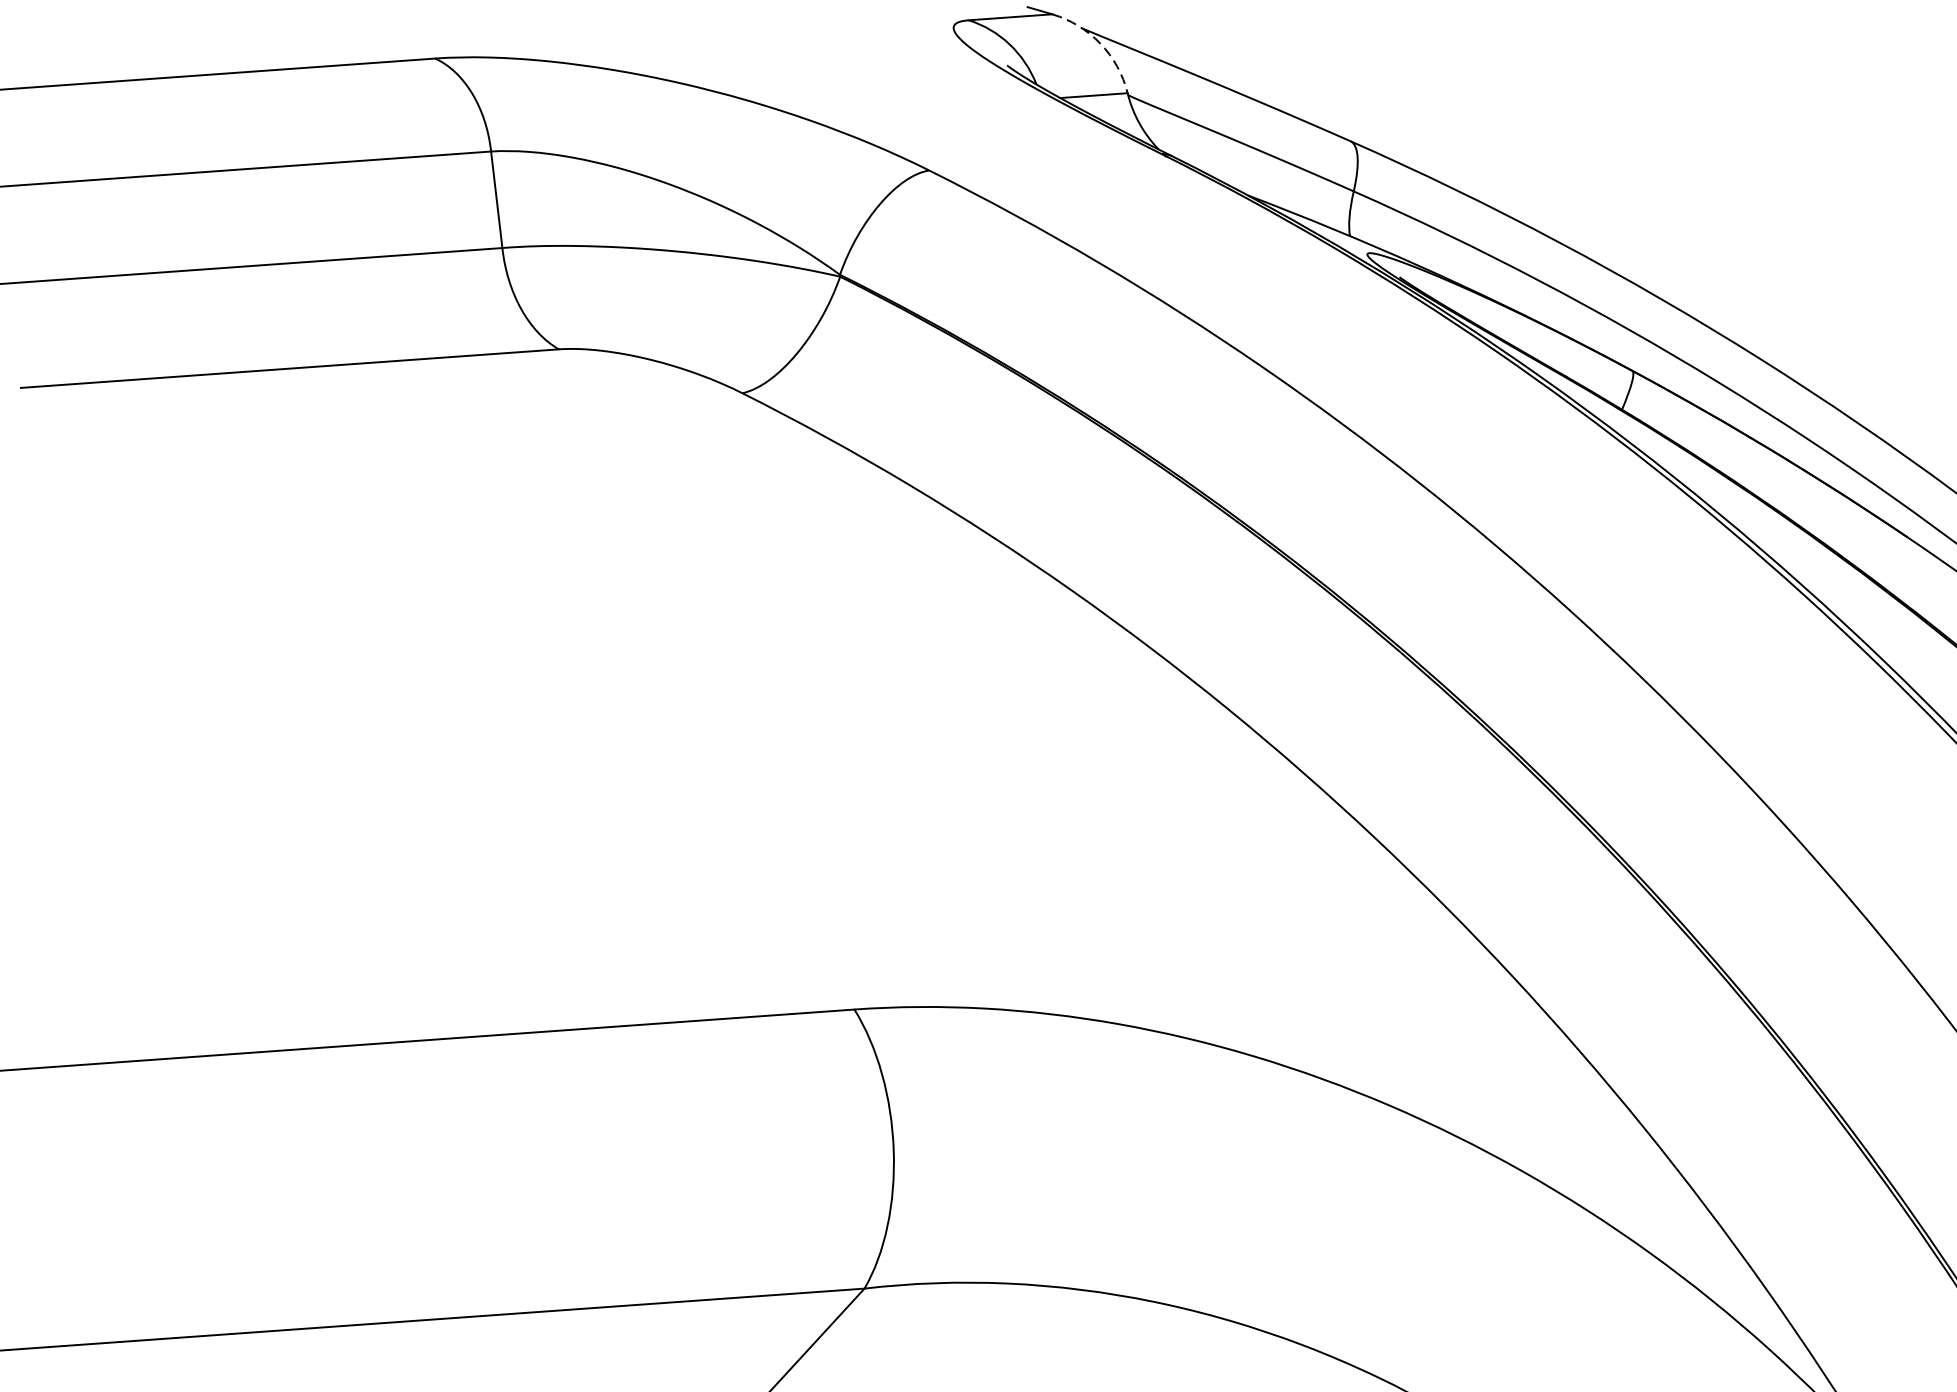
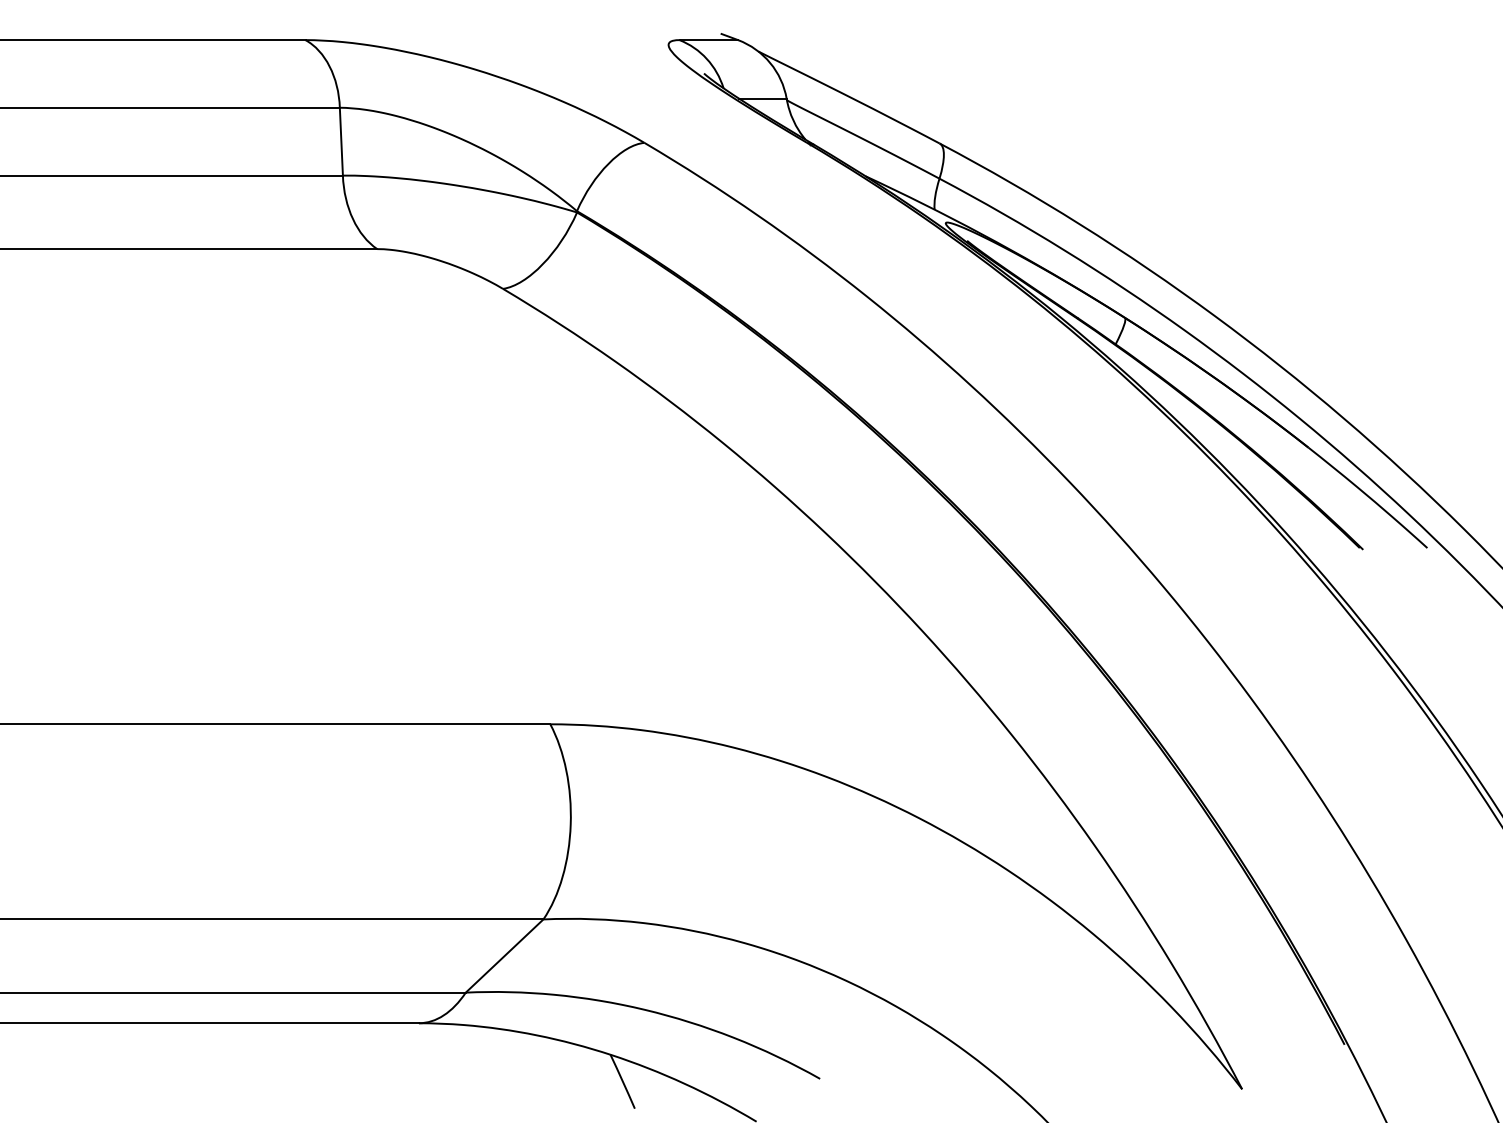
arc: (1100, 44) -> (770, 63), dashed -> solid

